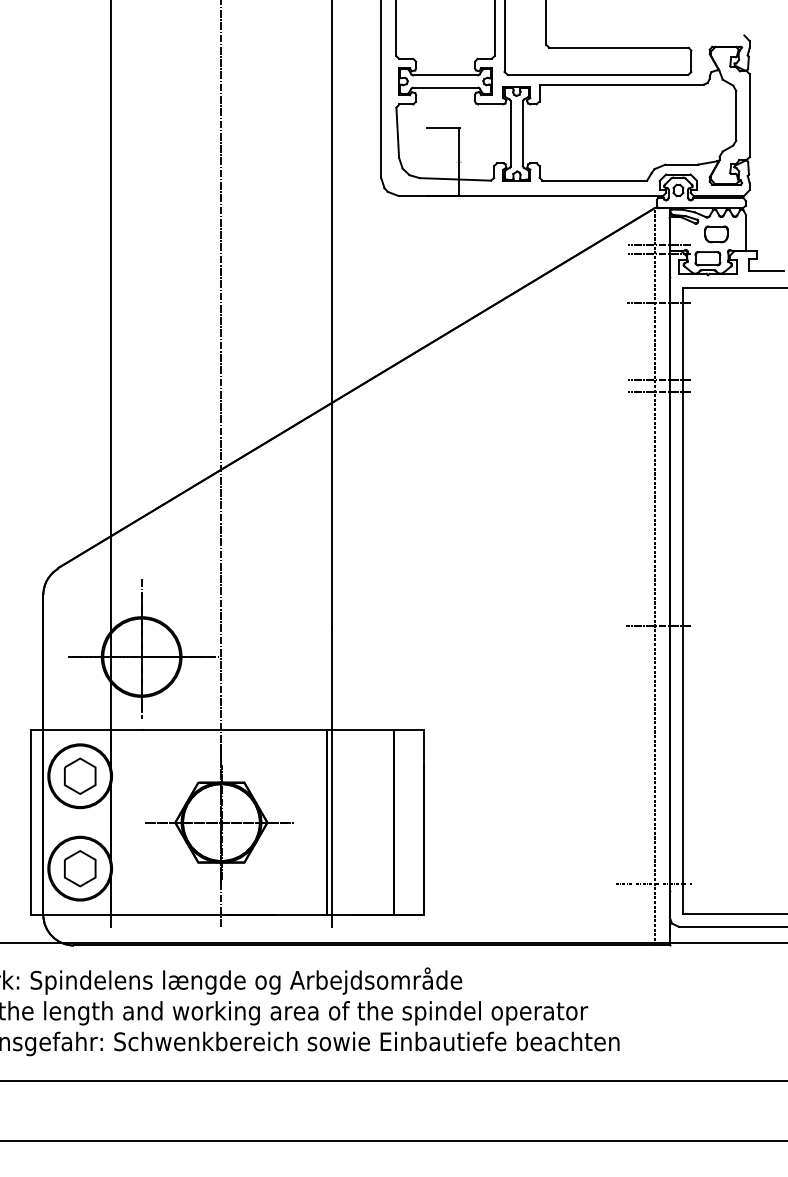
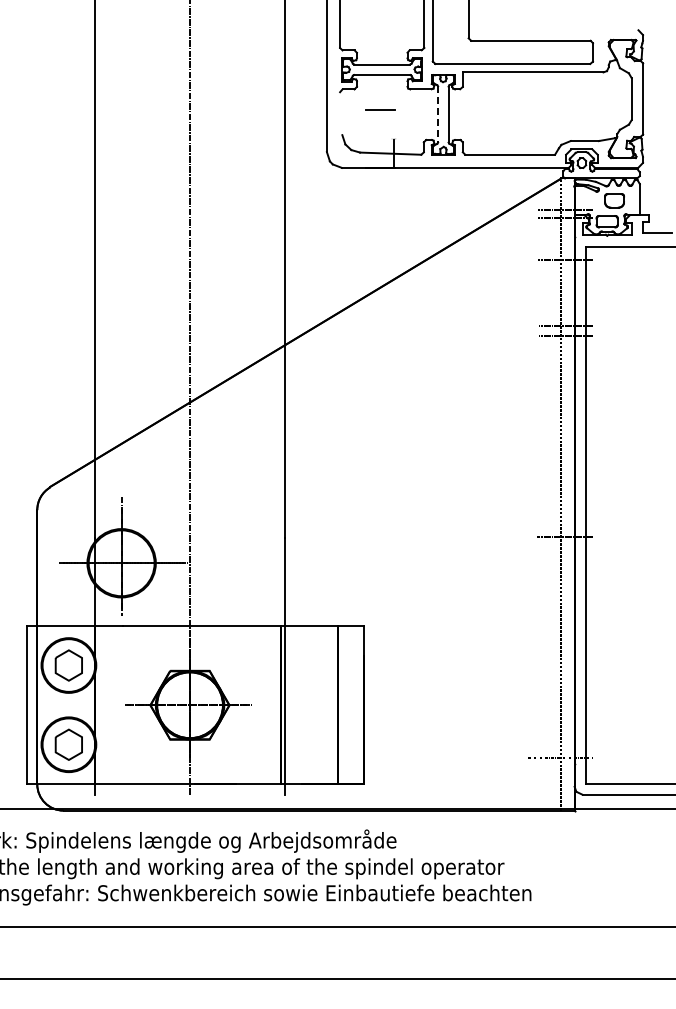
line: (398, 132) -> (341, 113), removed
line: (511, 134) -> (438, 115), solid -> dashed
line: (458, 145) -> (393, 124), removed

